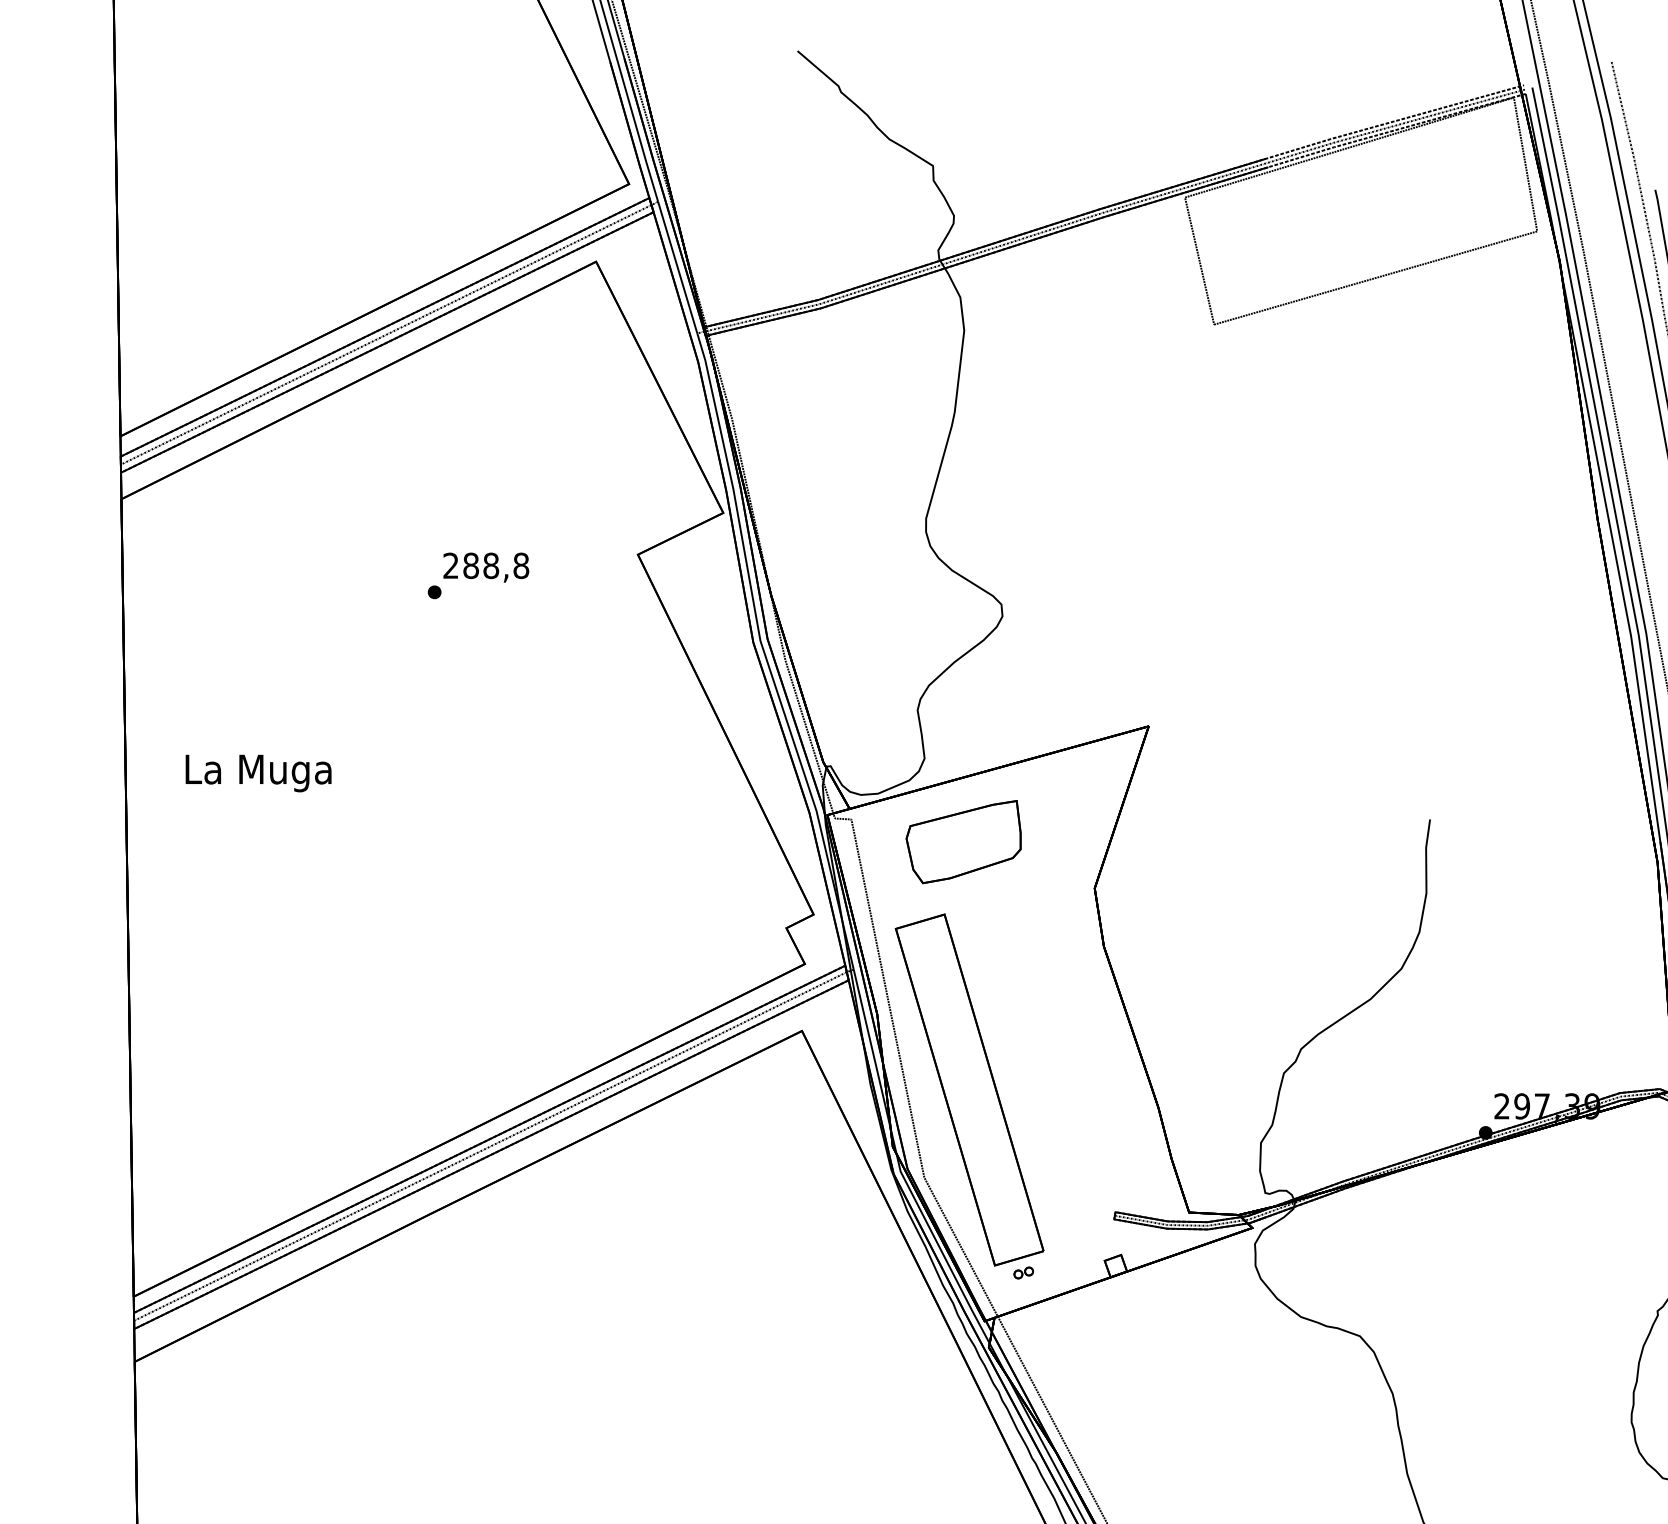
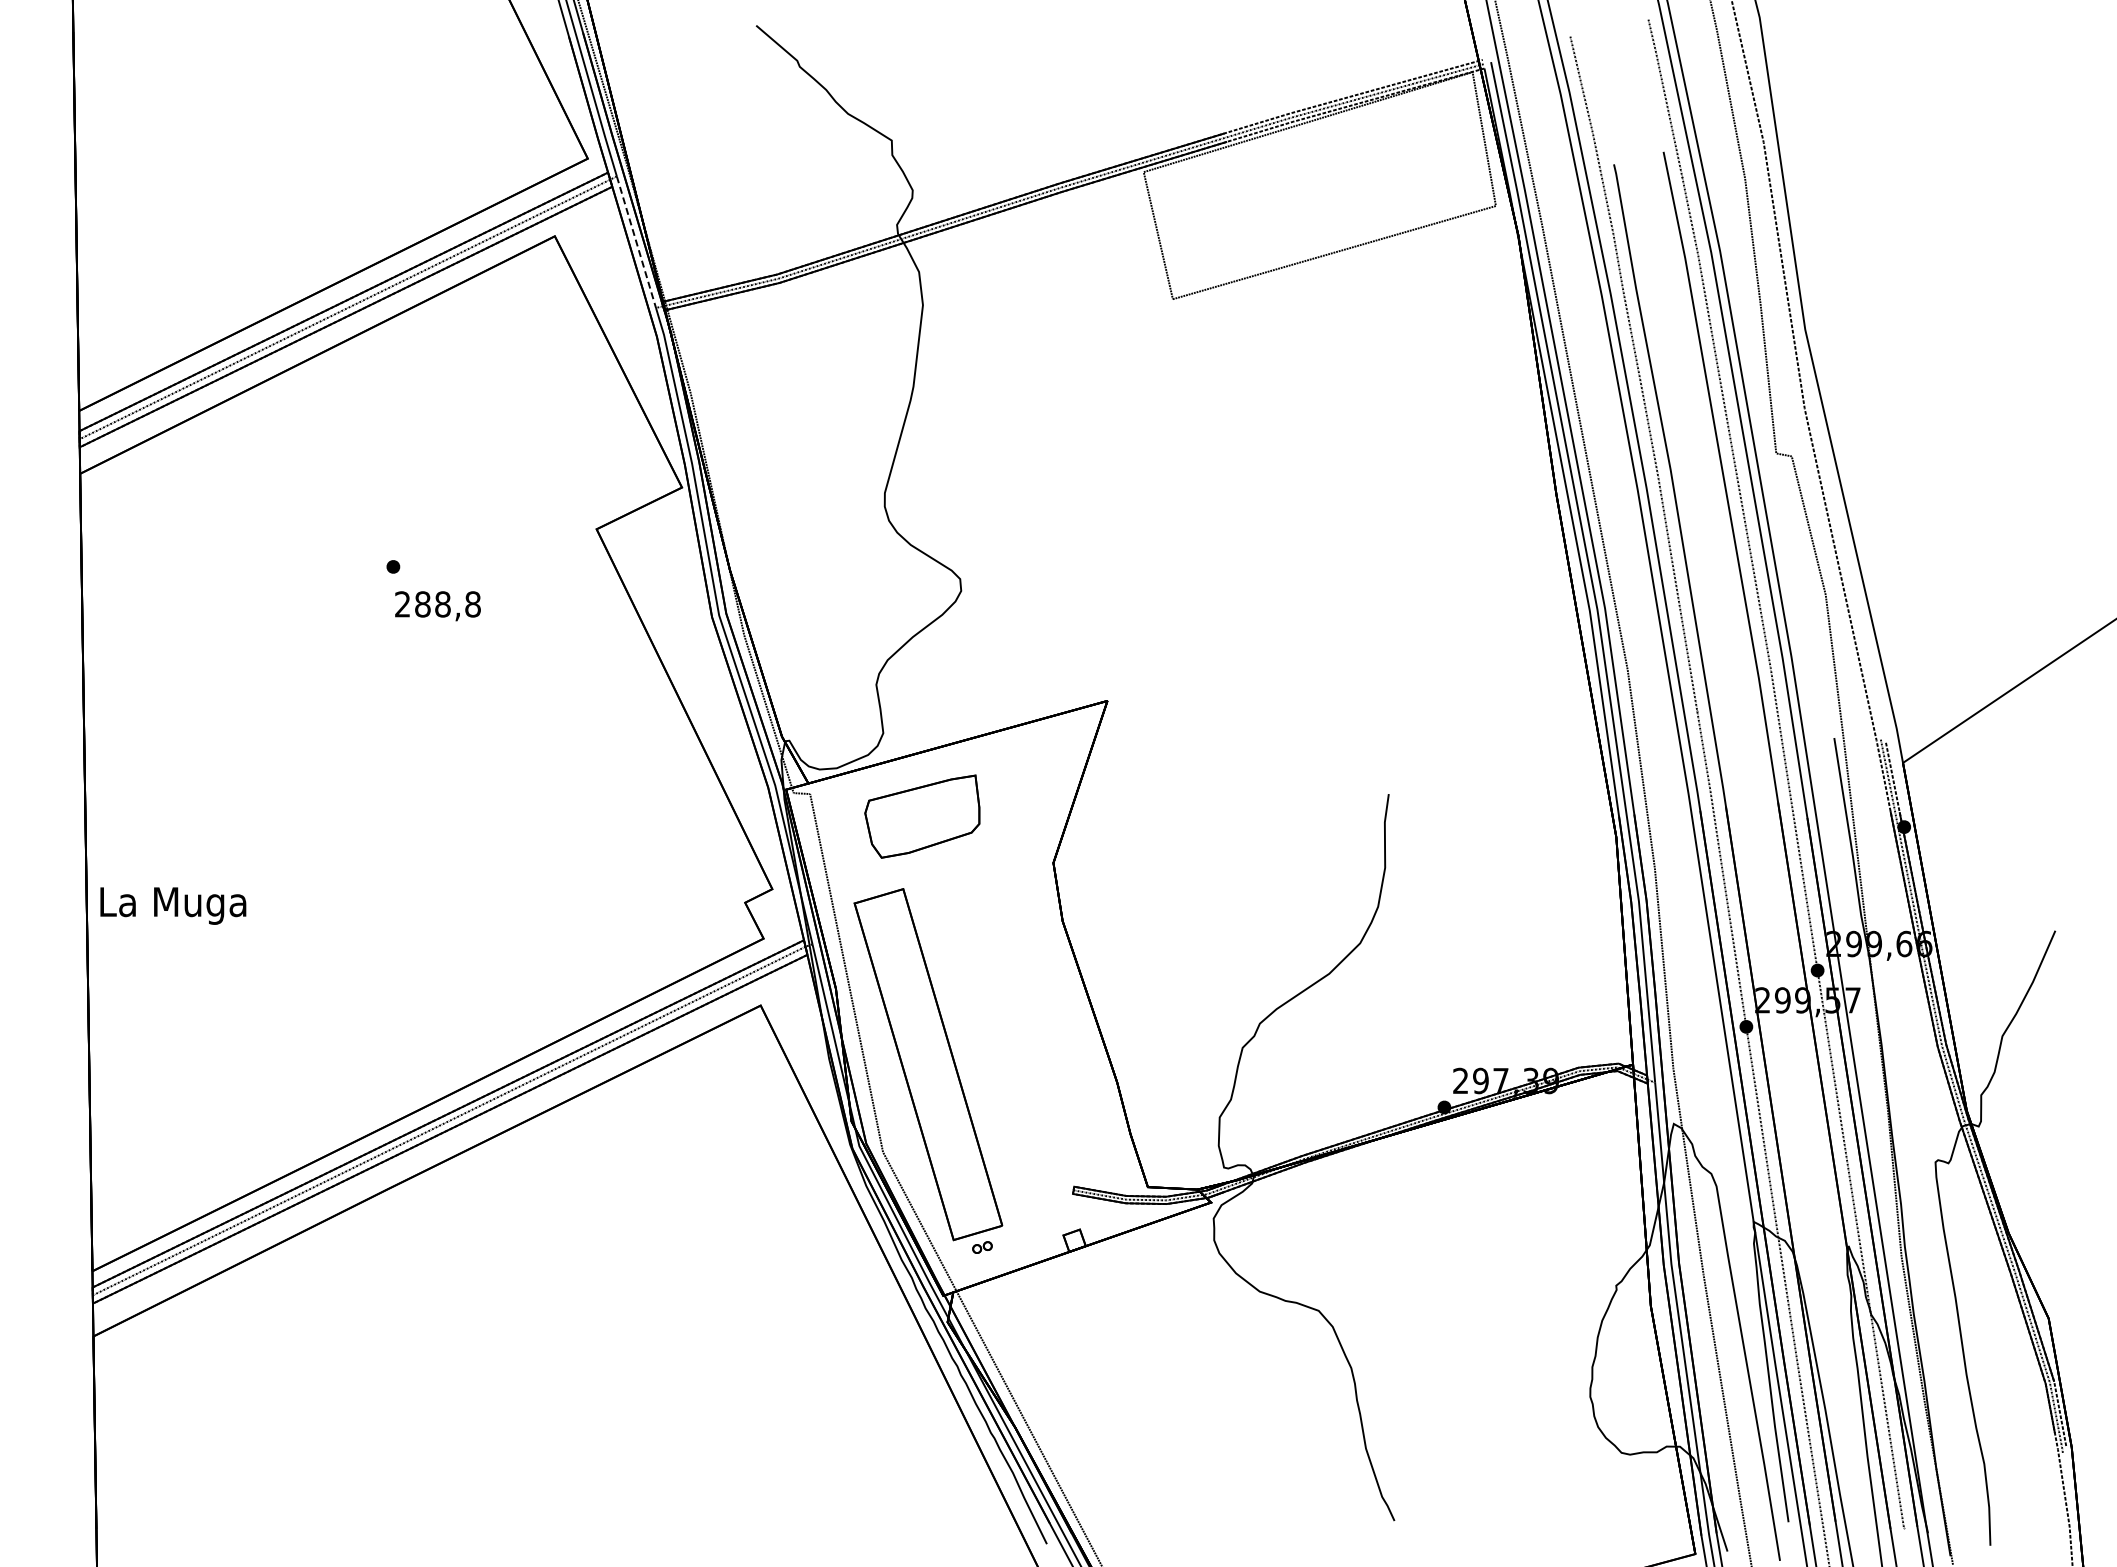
line: (677, 267) -> (636, 242), solid -> dashed
text: (485, 567) -> (437, 606), moved
text: (258, 772) -> (173, 905), moved

